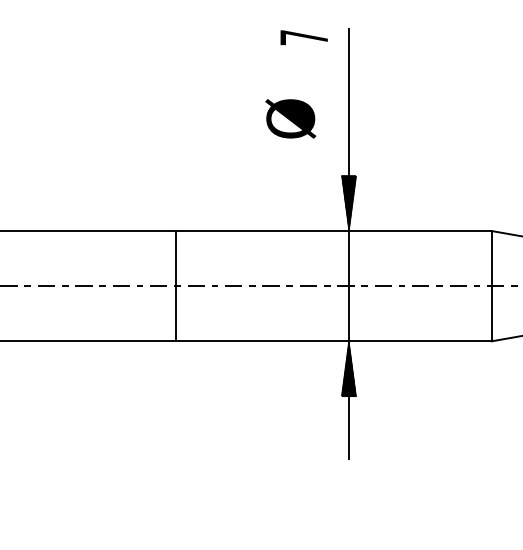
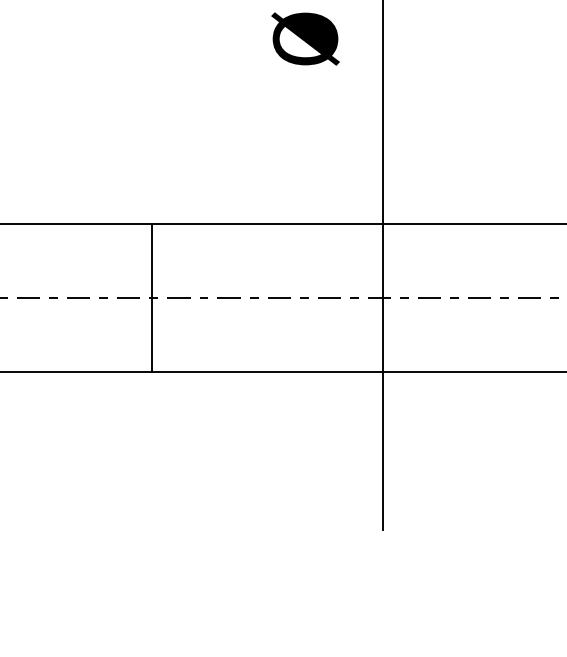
text: (290, 118) -> (305, 38), moved
hatch: (348, 202) -> (382, 185), removed
hatch: (348, 368) -> (382, 407), removed

